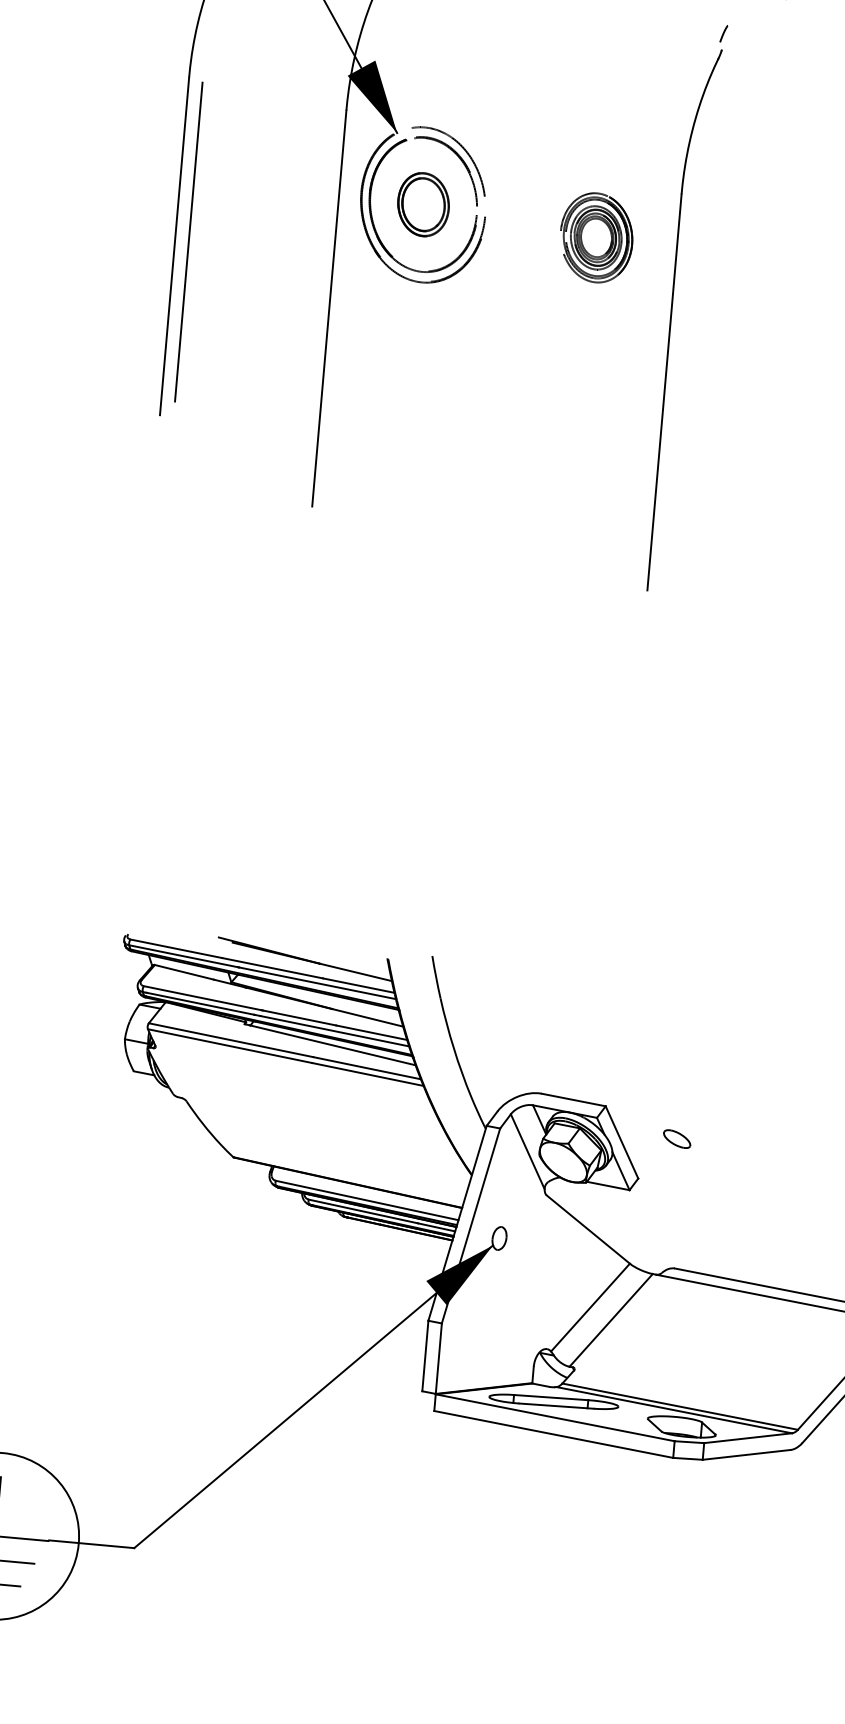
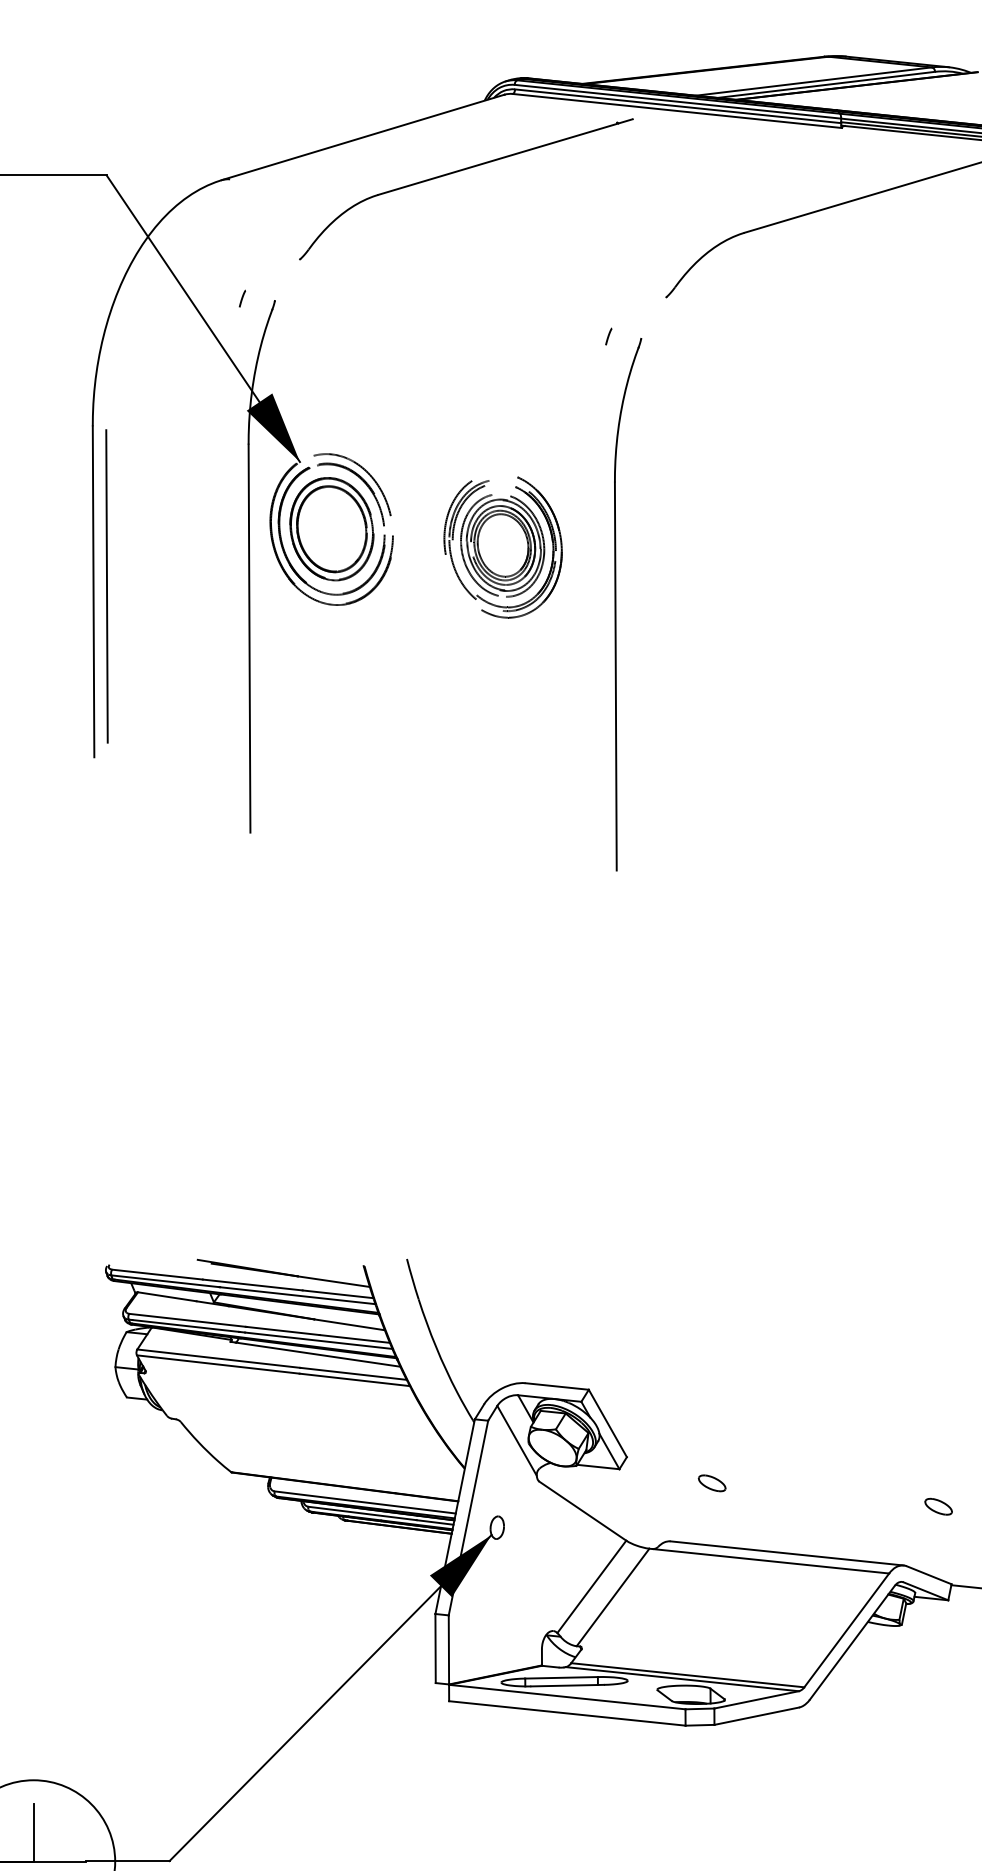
part: (423, 204) -> (331, 529), size x1.67
part: (595, 239) -> (502, 547), size x1.67
part: (671, 319) -> (616, 604), moved
part: (676, 1139) -> (711, 1483), moved

